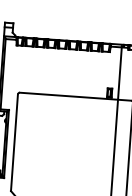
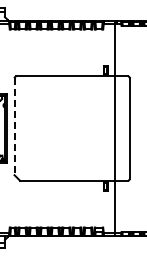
line: (14, 143) -> (14, 127), solid -> dashed

